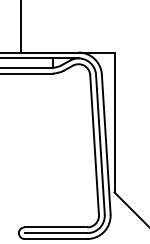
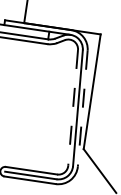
line: (106, 144) -> (82, 108), solid -> dashed
line: (94, 145) -> (73, 108), solid -> dashed

